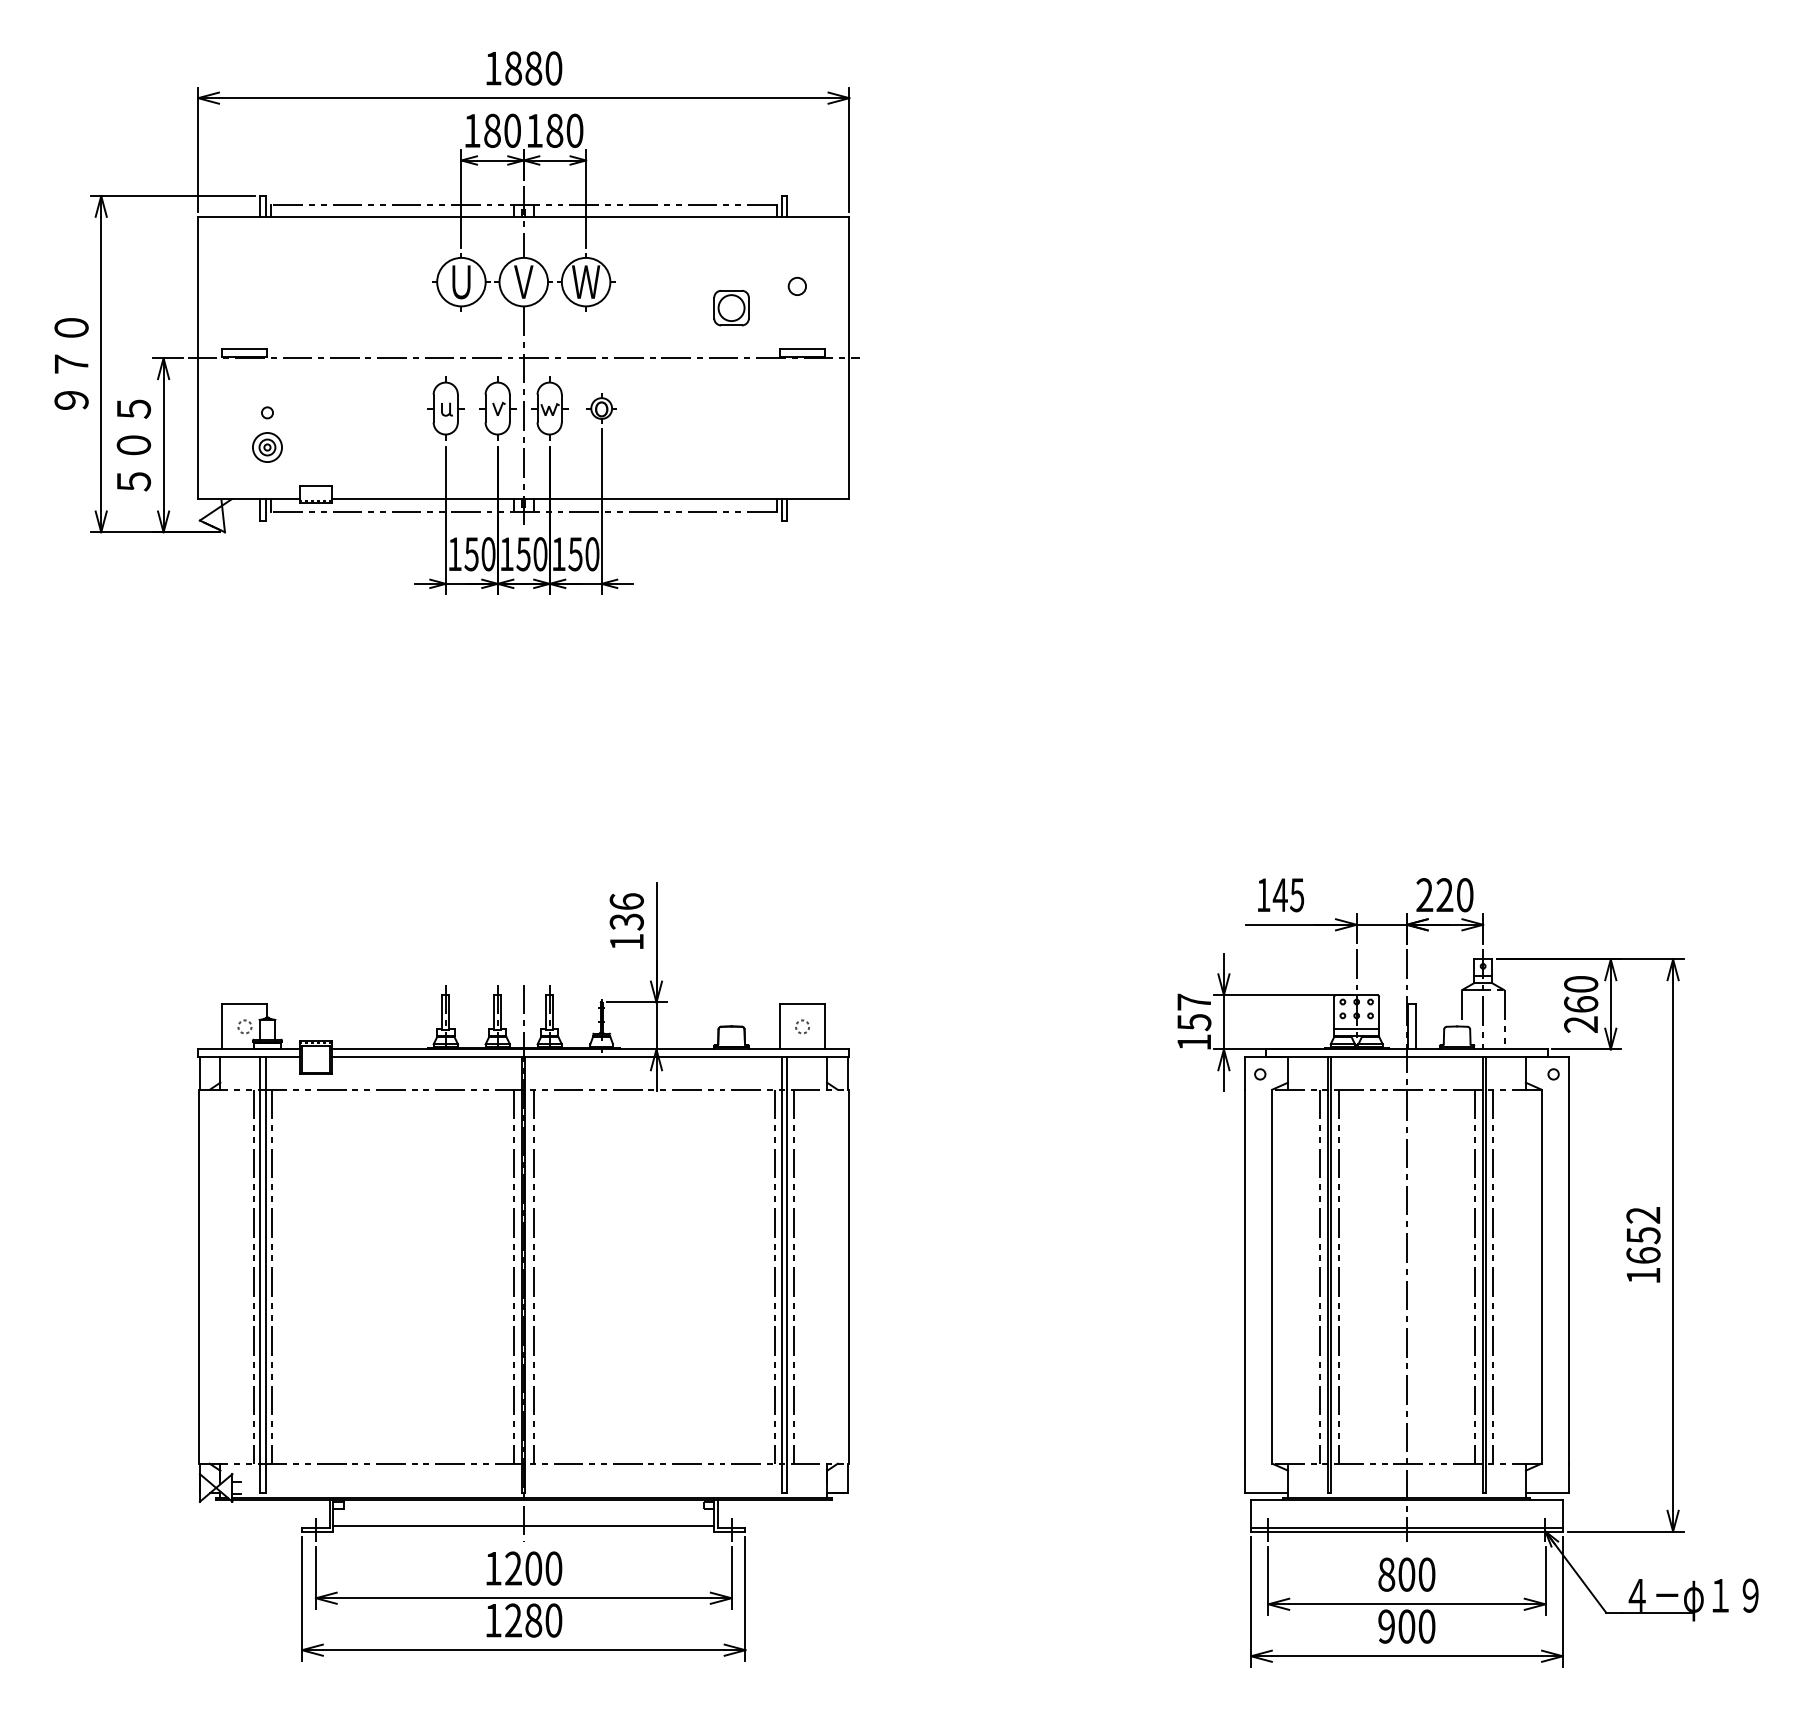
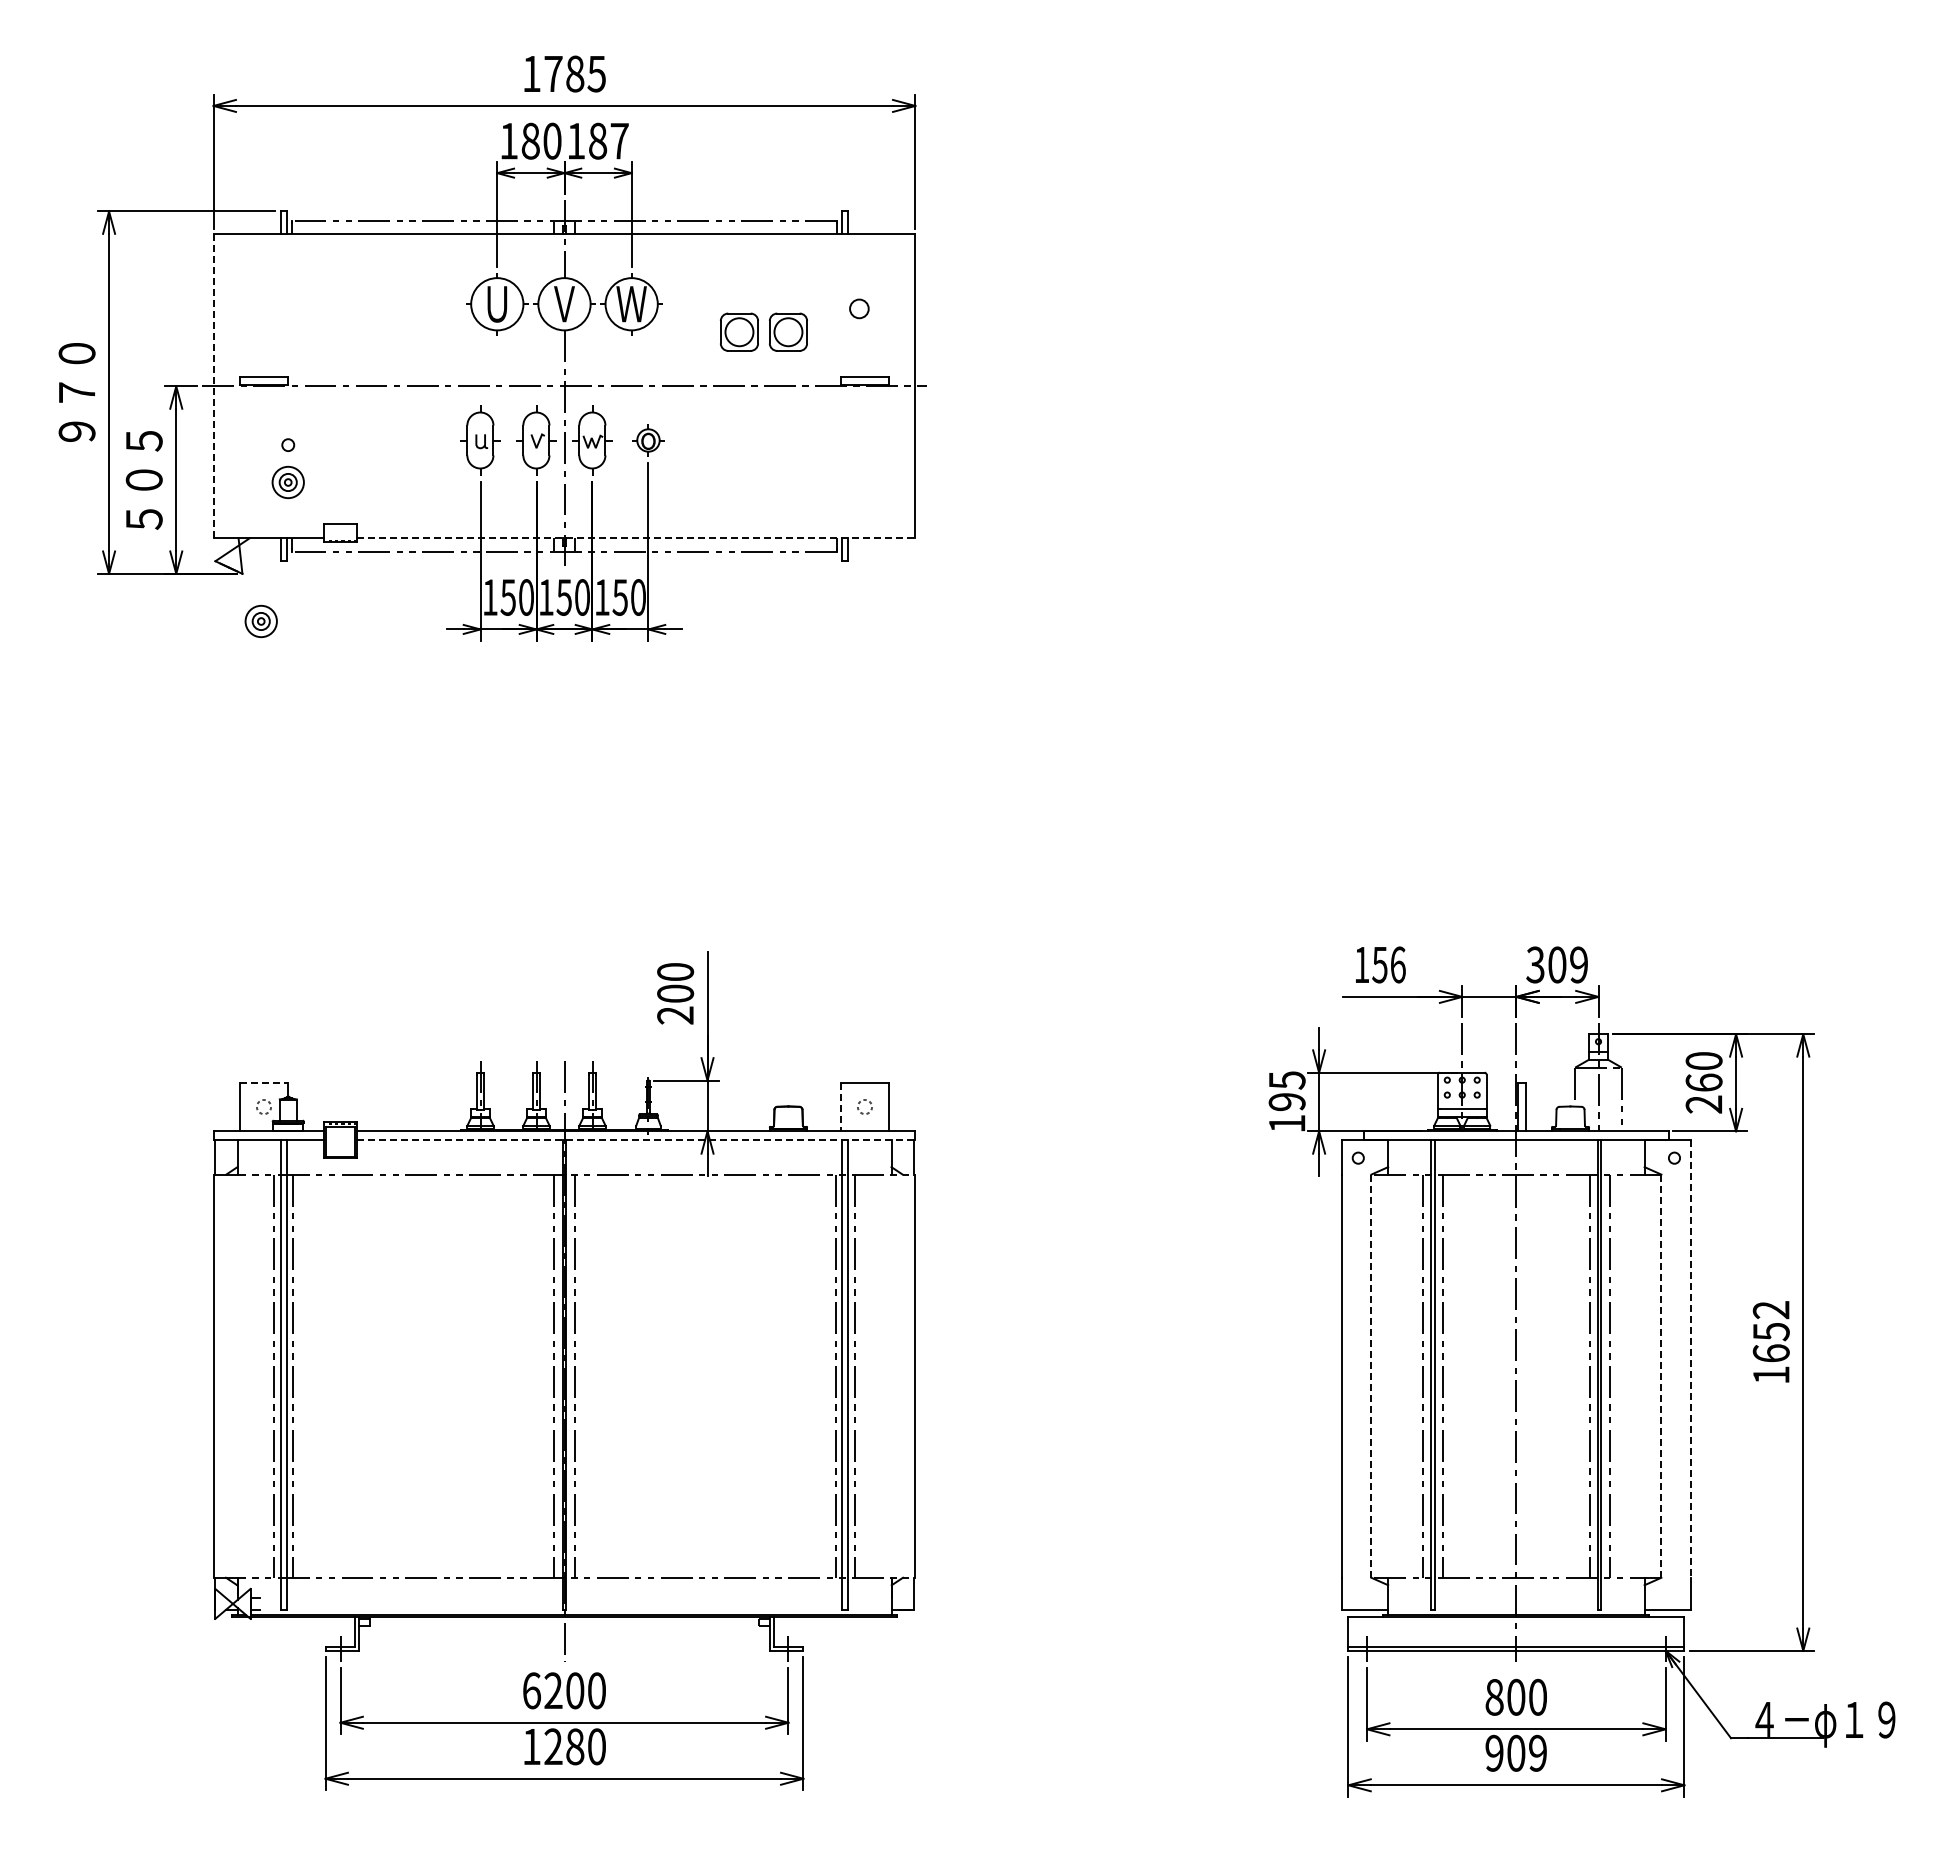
text: (533, 68) -> (574, 73), 1880 -> 1785
text: (574, 130) -> (619, 140), 180 -> 187
part: (686, 307) -> (739, 331), added
line: (198, 358) -> (213, 386), solid -> dashed
line: (590, 499) -> (636, 538), solid -> dashed
part: (241, 576) -> (260, 621), added
text: (1288, 894) -> (1388, 964), 145 -> 156
text: (1445, 894) -> (1557, 964), 220 -> 309
text: (626, 921) -> (675, 993), 136 -> 200
line: (245, 1004) -> (264, 1082), solid -> dashed
text: (1193, 1012) -> (1286, 1091), 157 -> 195
line: (779, 1027) -> (840, 1107), solid -> dashed
line: (590, 1057) -> (636, 1139), solid -> dashed
line: (1569, 1261) -> (1691, 1359), solid -> dashed
line: (1272, 1276) -> (1371, 1376), solid -> dashed
line: (1541, 1276) -> (1661, 1376), solid -> dashed
line: (523, 1526) -> (564, 1645), removed
text: (494, 1568) -> (532, 1690), 1200 -> 6200
text: (1426, 1625) -> (1537, 1752), 900 -> 909

